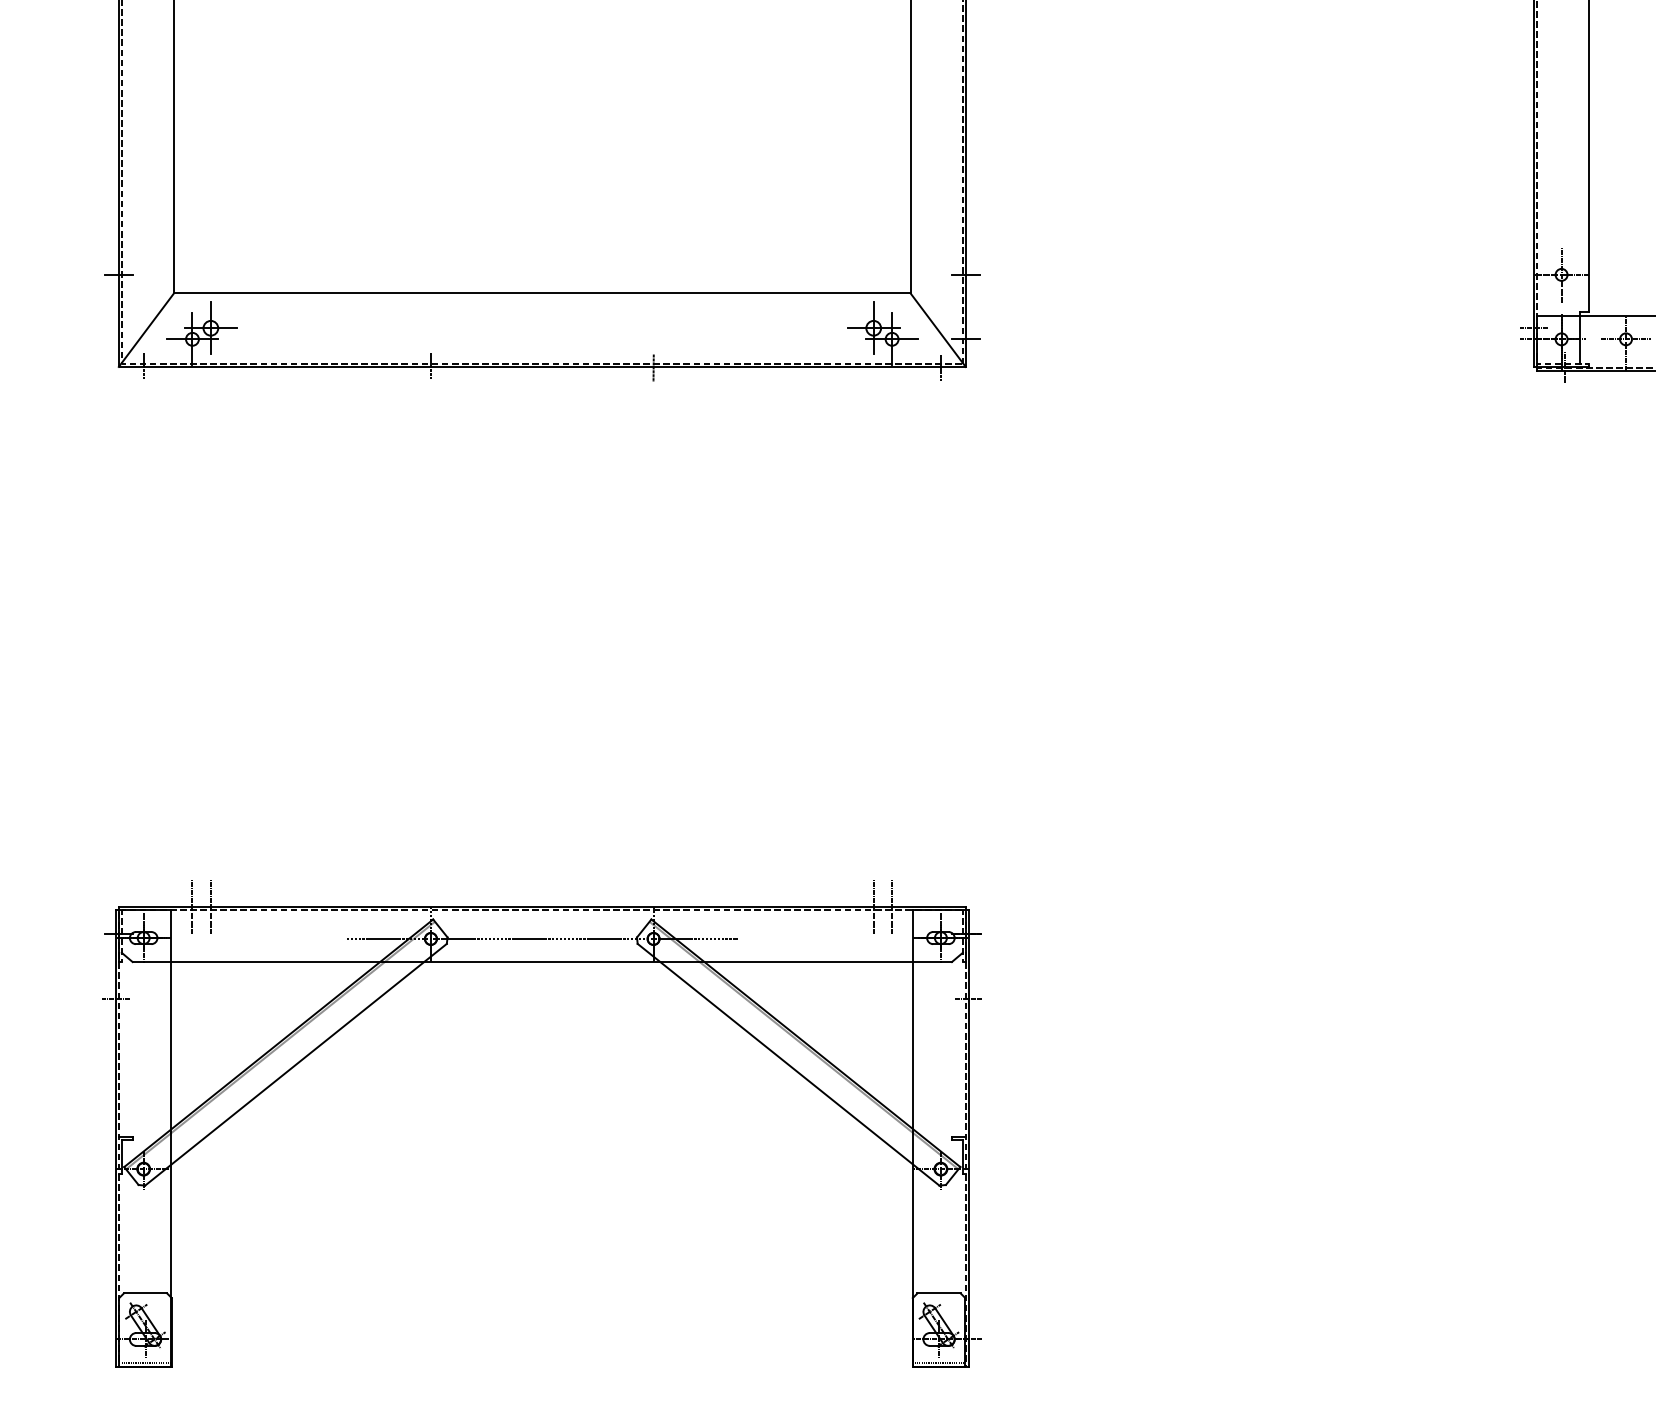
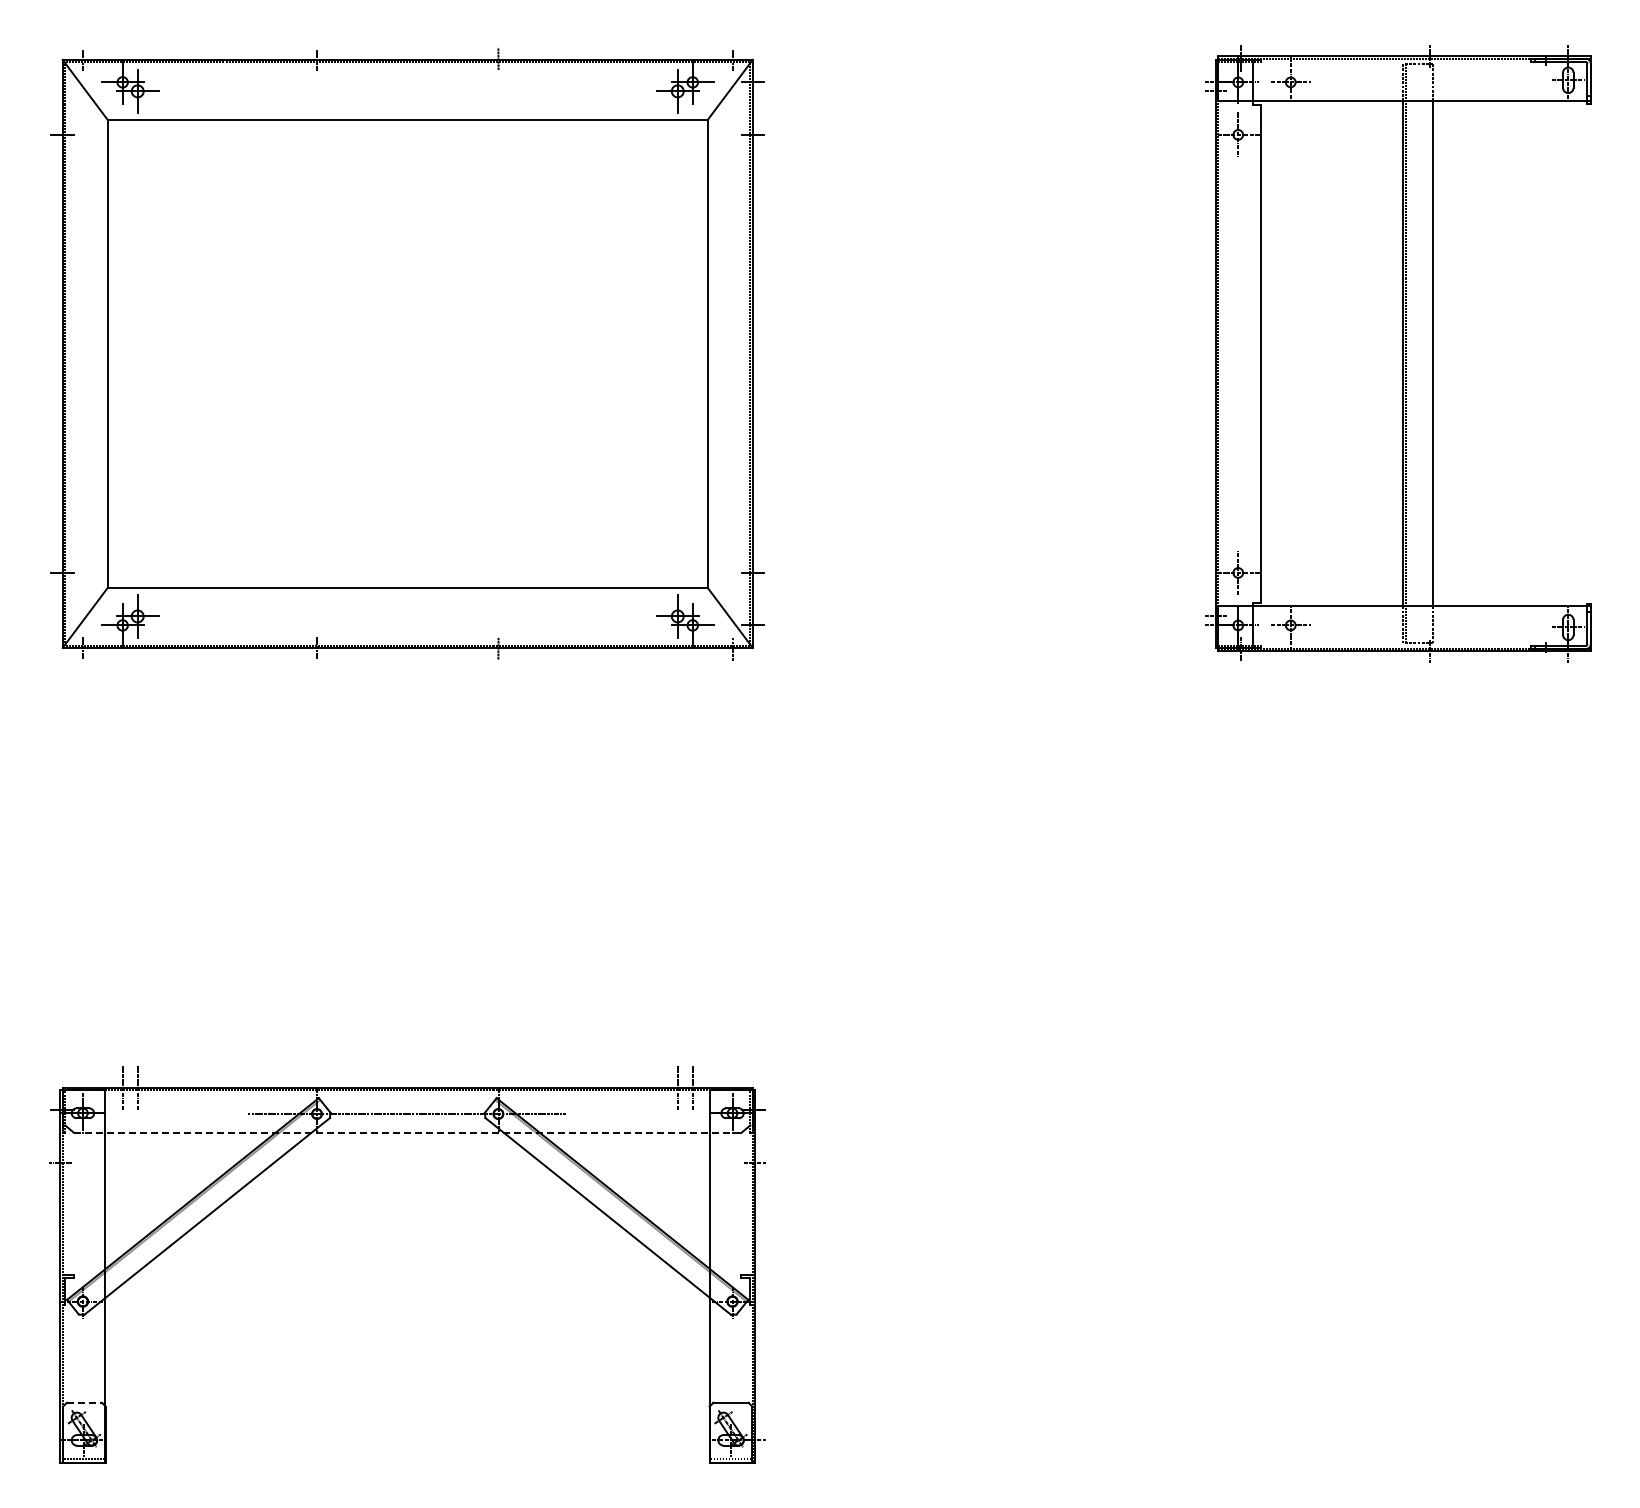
line: (542, 961) -> (407, 1132), solid -> dashed
line: (145, 1293) -> (84, 1402), solid -> dashed

